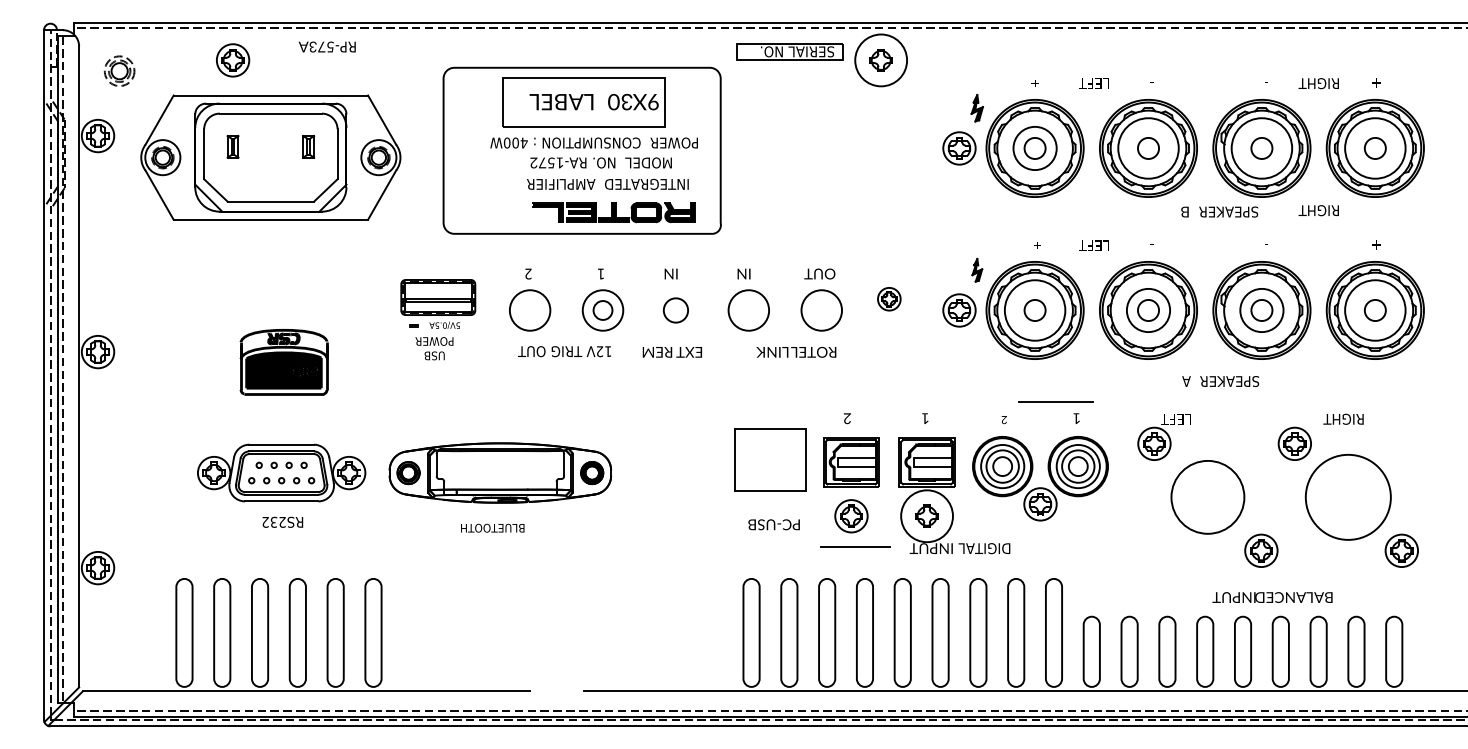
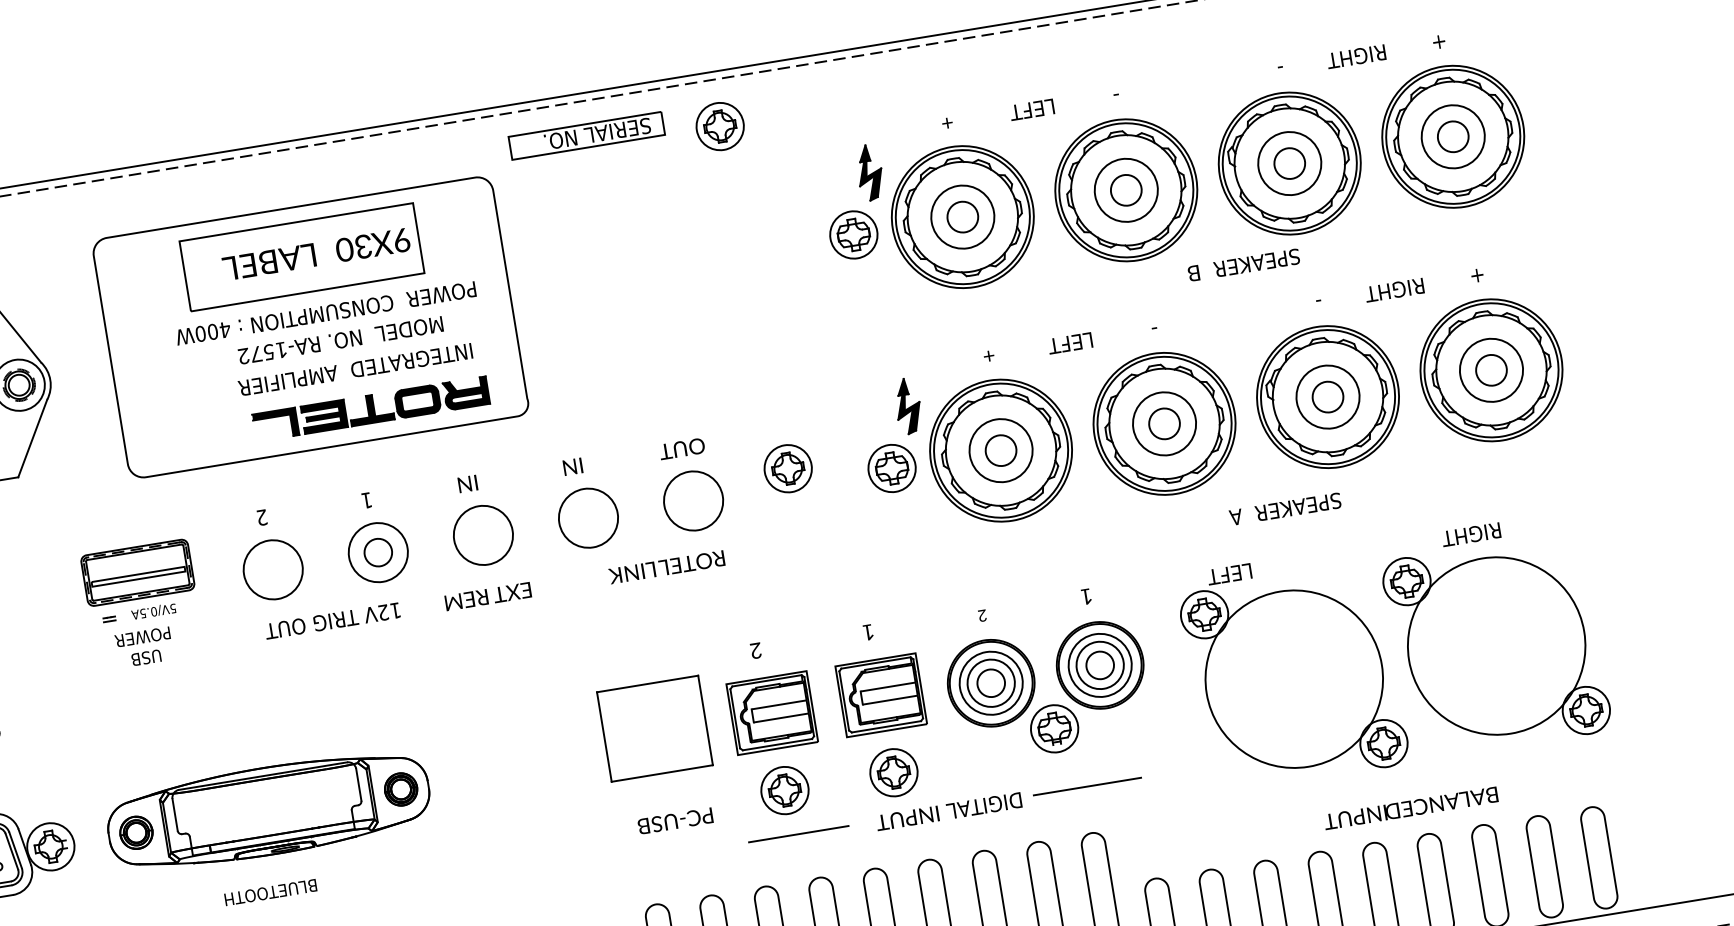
circle: (880, 60) -> (719, 126), size x0.62
part: (977, 108) -> (870, 173), size x1.43
circle: (1148, 148) -> (1126, 190), size x0.71
circle: (1261, 148) -> (1289, 163), size x0.71
circle: (1374, 148) -> (1452, 137), size x0.71
text: (1318, 210) -> (1394, 290), moved
part: (977, 270) -> (908, 406), size x1.67
part: (889, 299) -> (788, 469), size x1.43
circle: (675, 310) -> (482, 535), size x1.67
circle: (1034, 310) -> (1000, 450), size x0.71
circle: (1374, 310) -> (1490, 370), size x0.71
line: (1055, 401) -> (1086, 785), moved
circle: (1207, 497) -> (1293, 679), size x1.67
circle: (1348, 497) -> (1496, 646), size x1.43
circle: (926, 516) -> (893, 773), size x0.62

